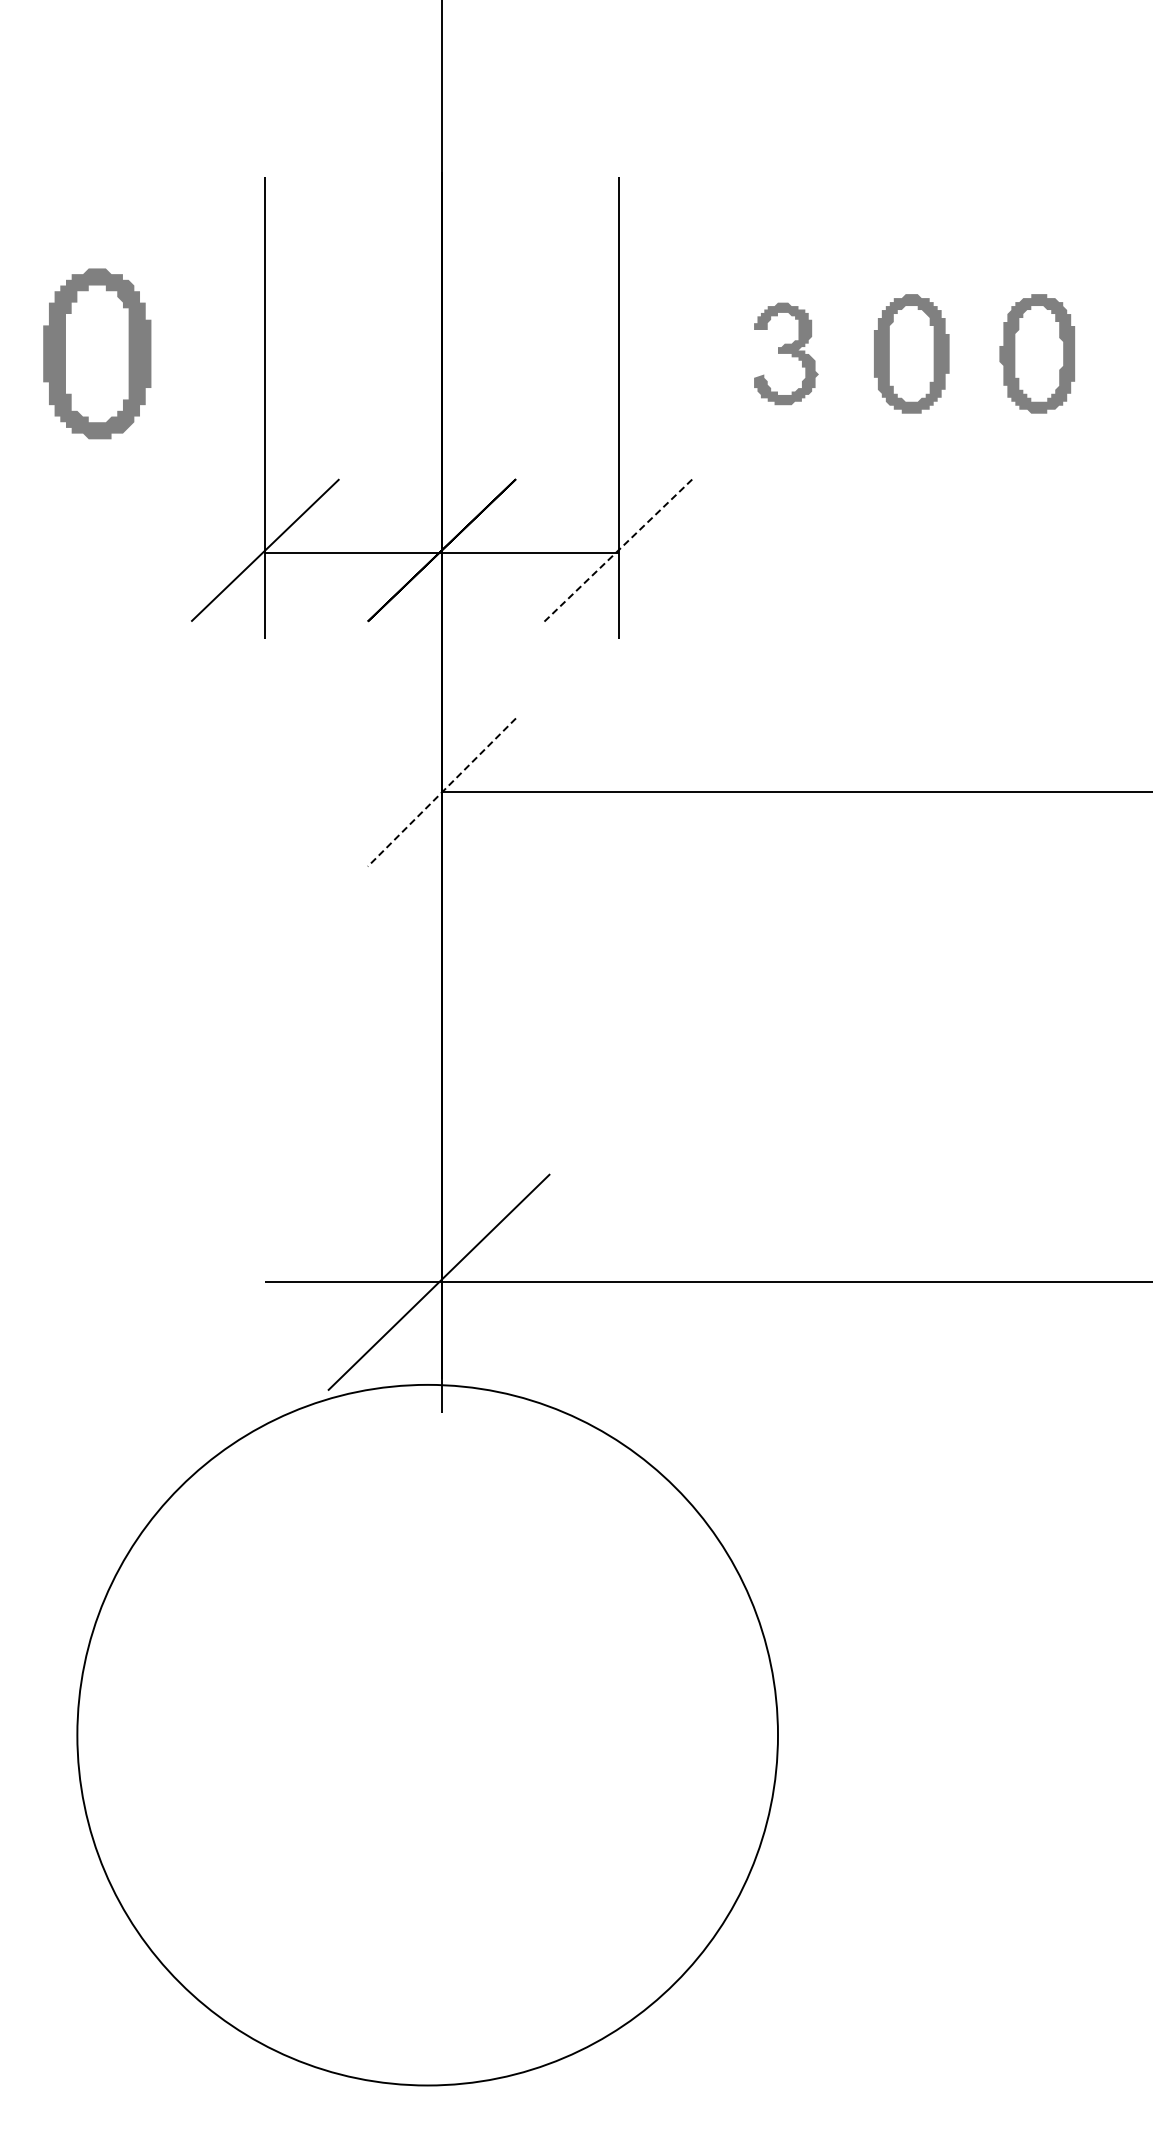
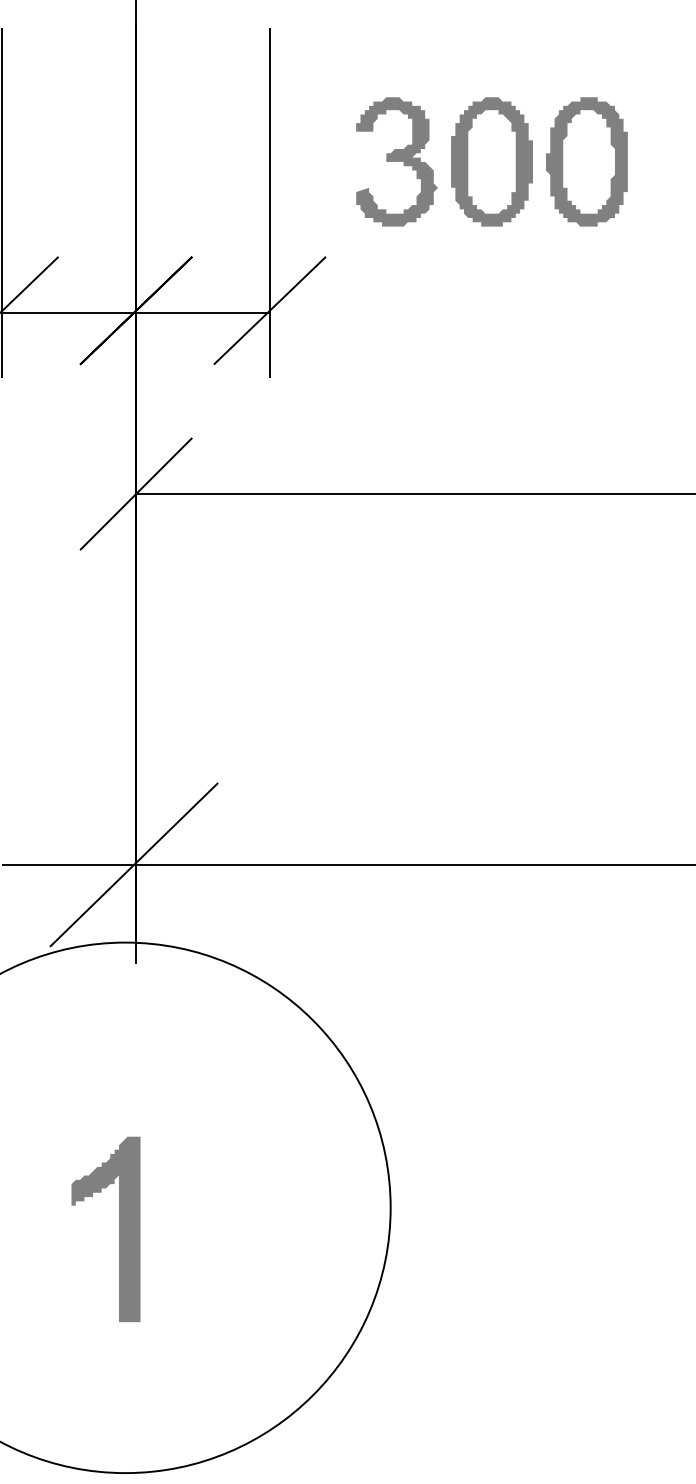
part: (786, 353) -> (397, 161), size x1.67
part: (911, 353) -> (491, 161), size x1.43
part: (1037, 353) -> (587, 161), size x1.43
line: (618, 550) -> (269, 310), dashed -> solid
line: (441, 792) -> (135, 494), dashed -> solid
fill: (401, 1763) -> (105, 1229), added

